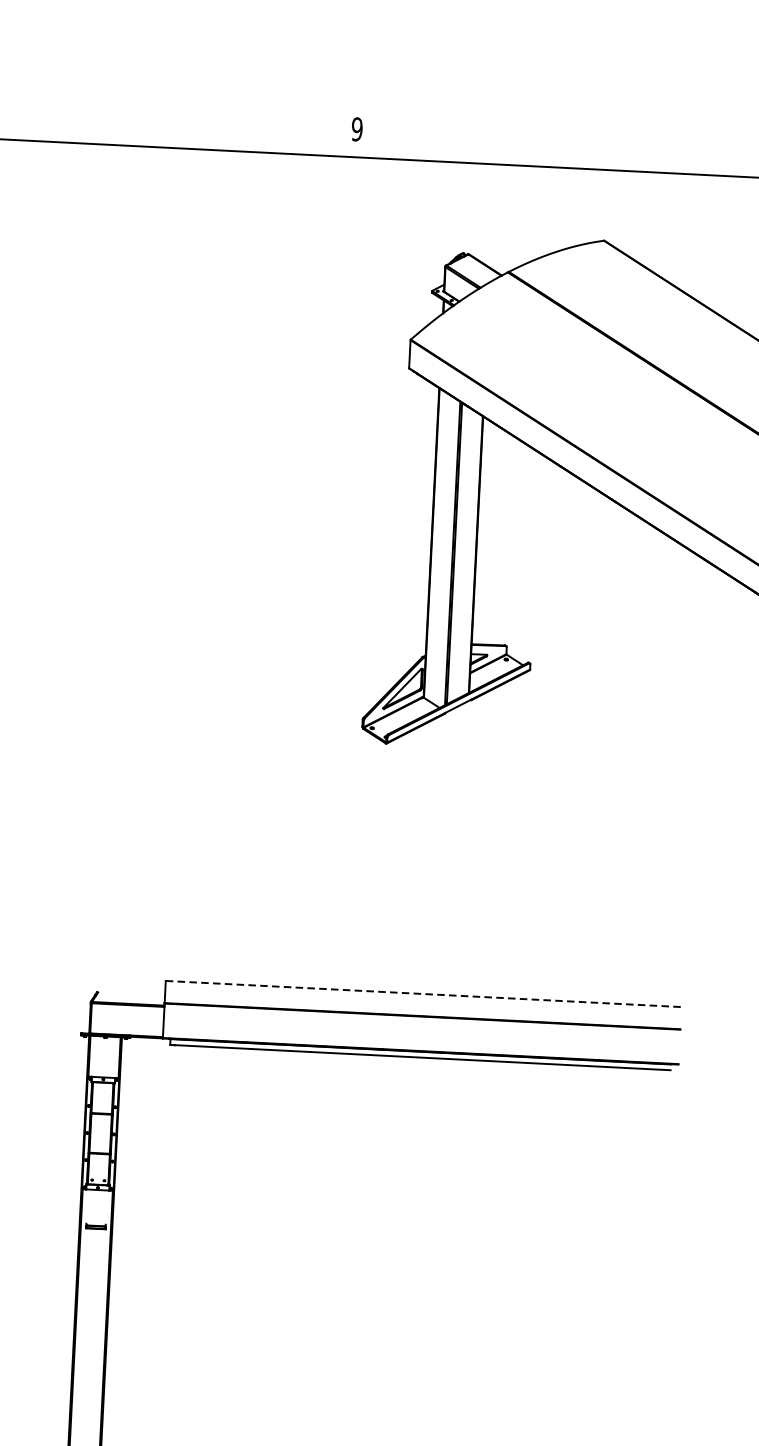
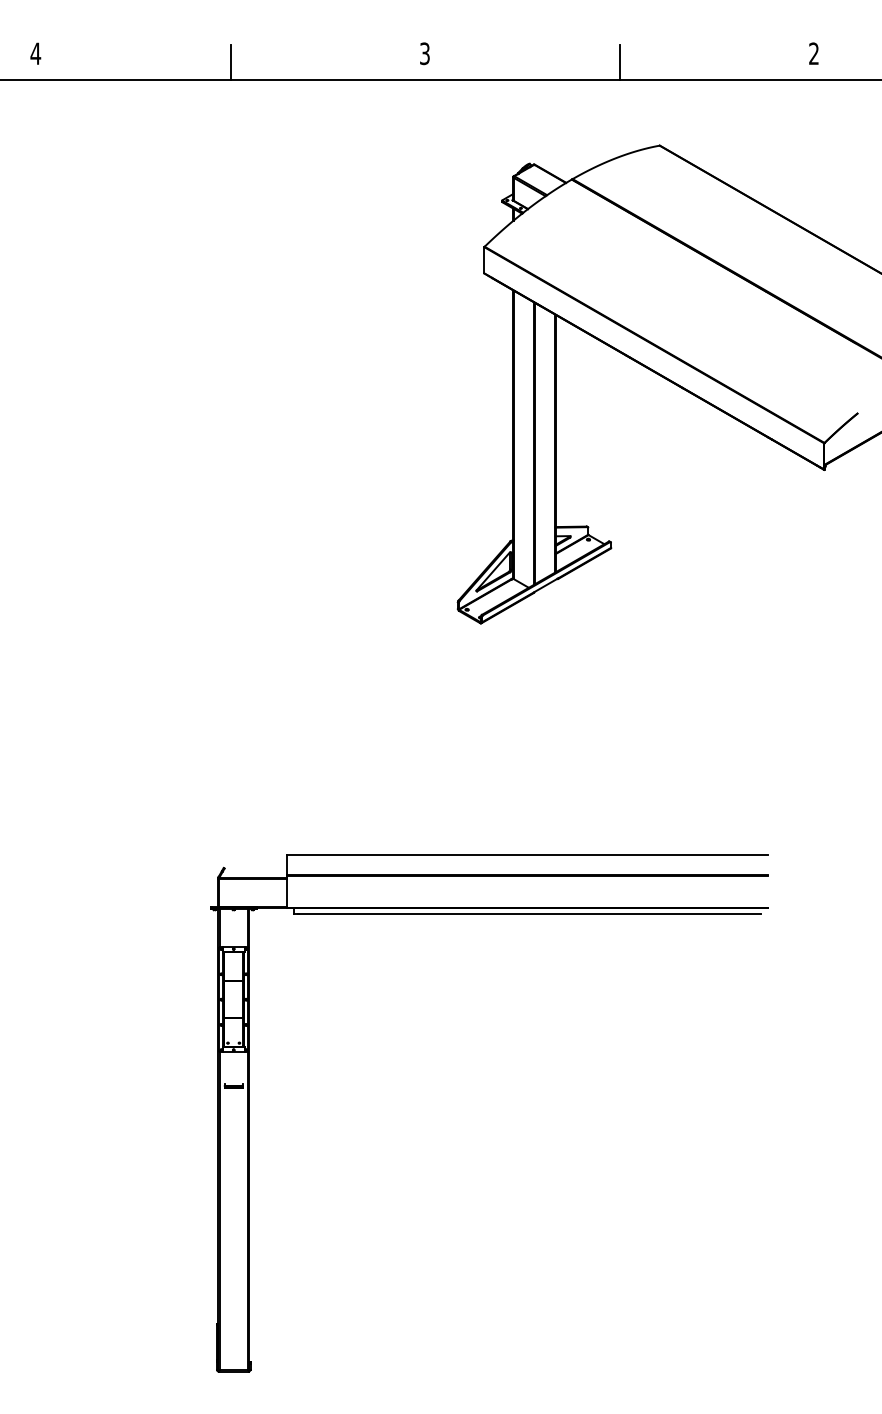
line: (148, 128) -> (230, 62), added
text: (356, 129) -> (424, 53), 9 -> 3
line: (565, 149) -> (619, 62), added
line: (423, 994) -> (527, 854), dashed -> solid

